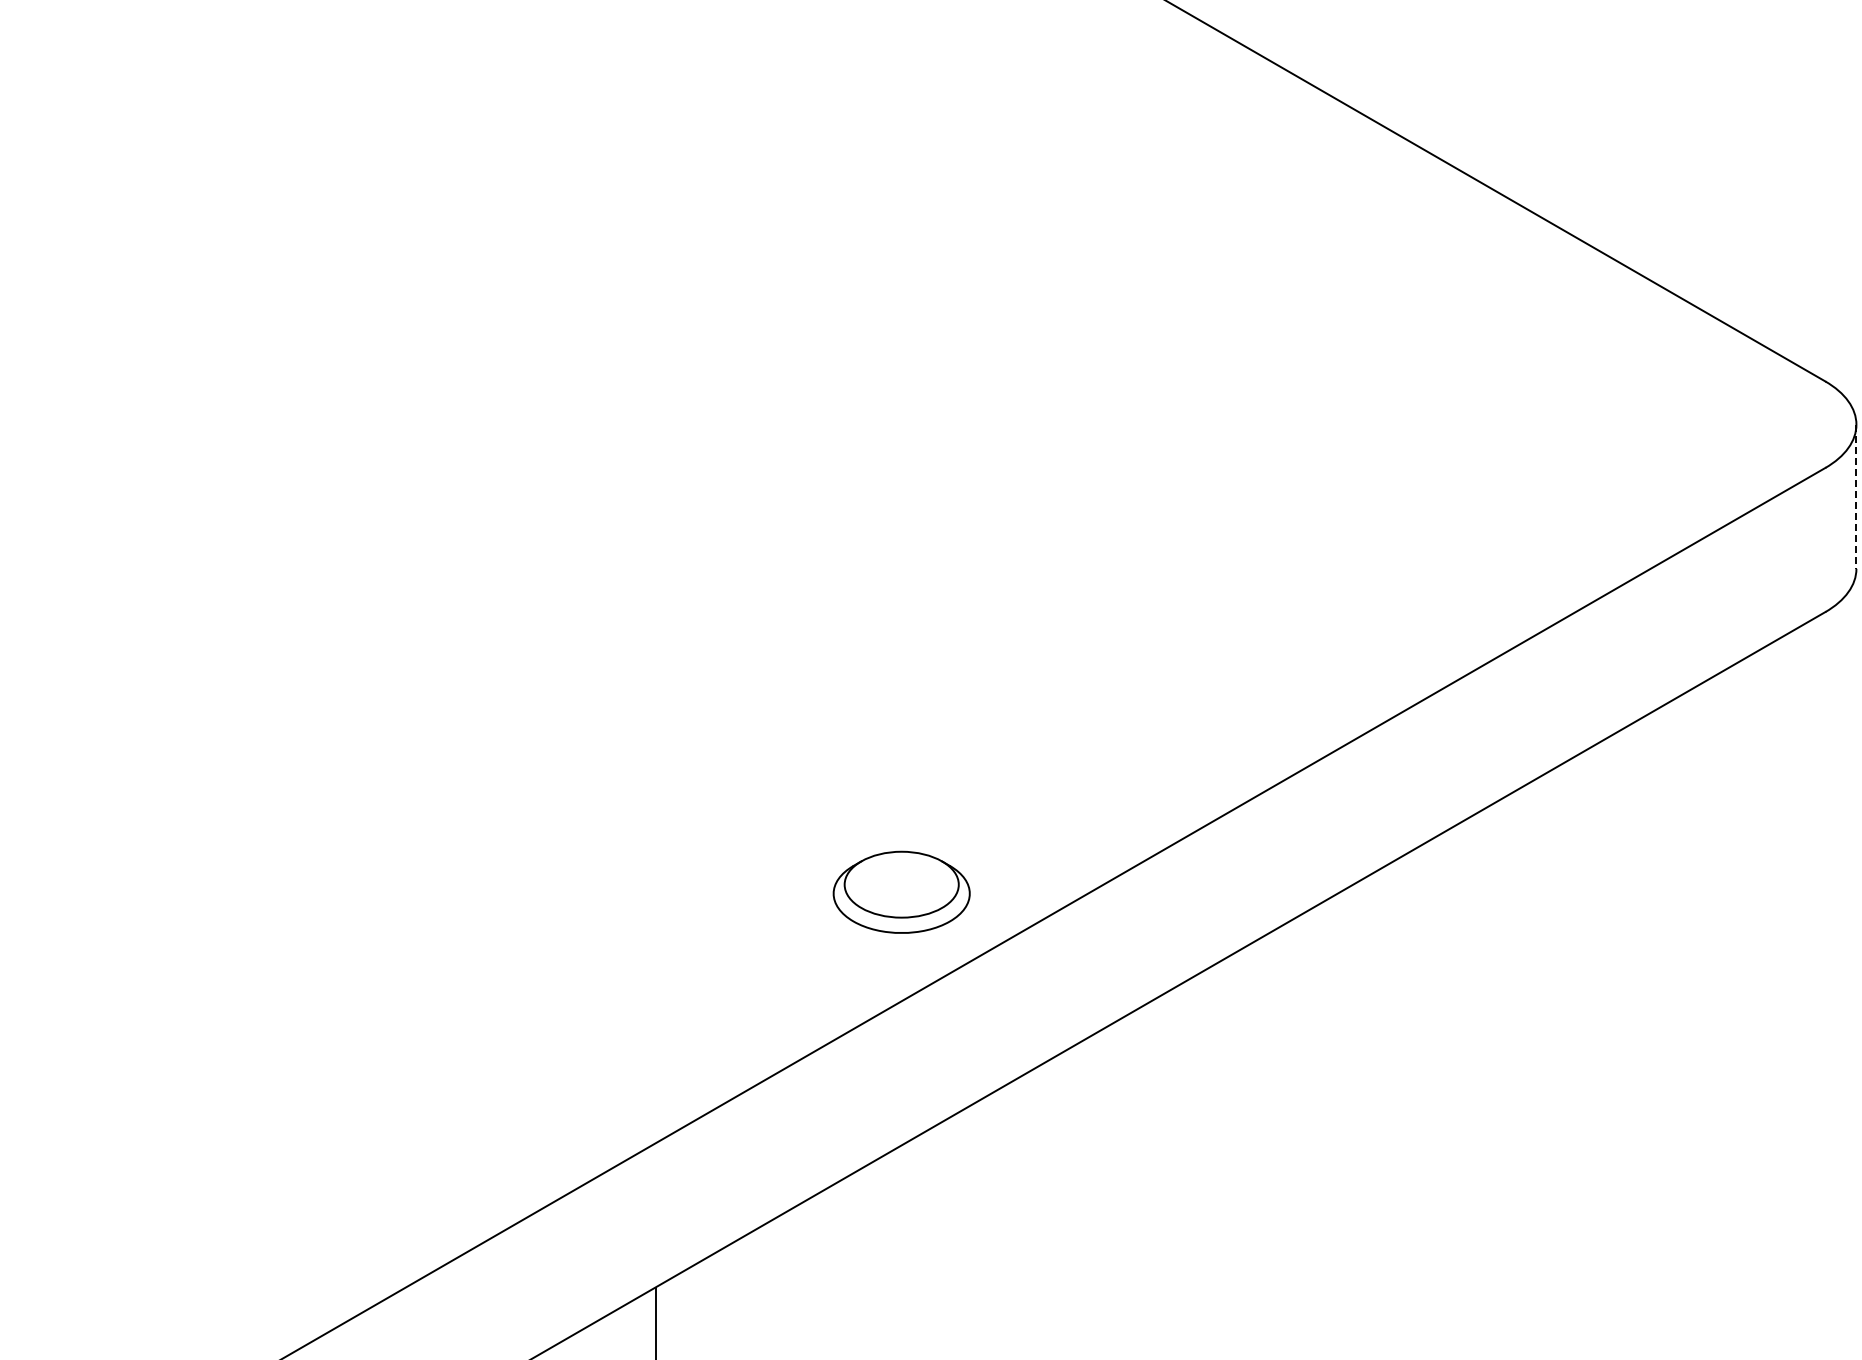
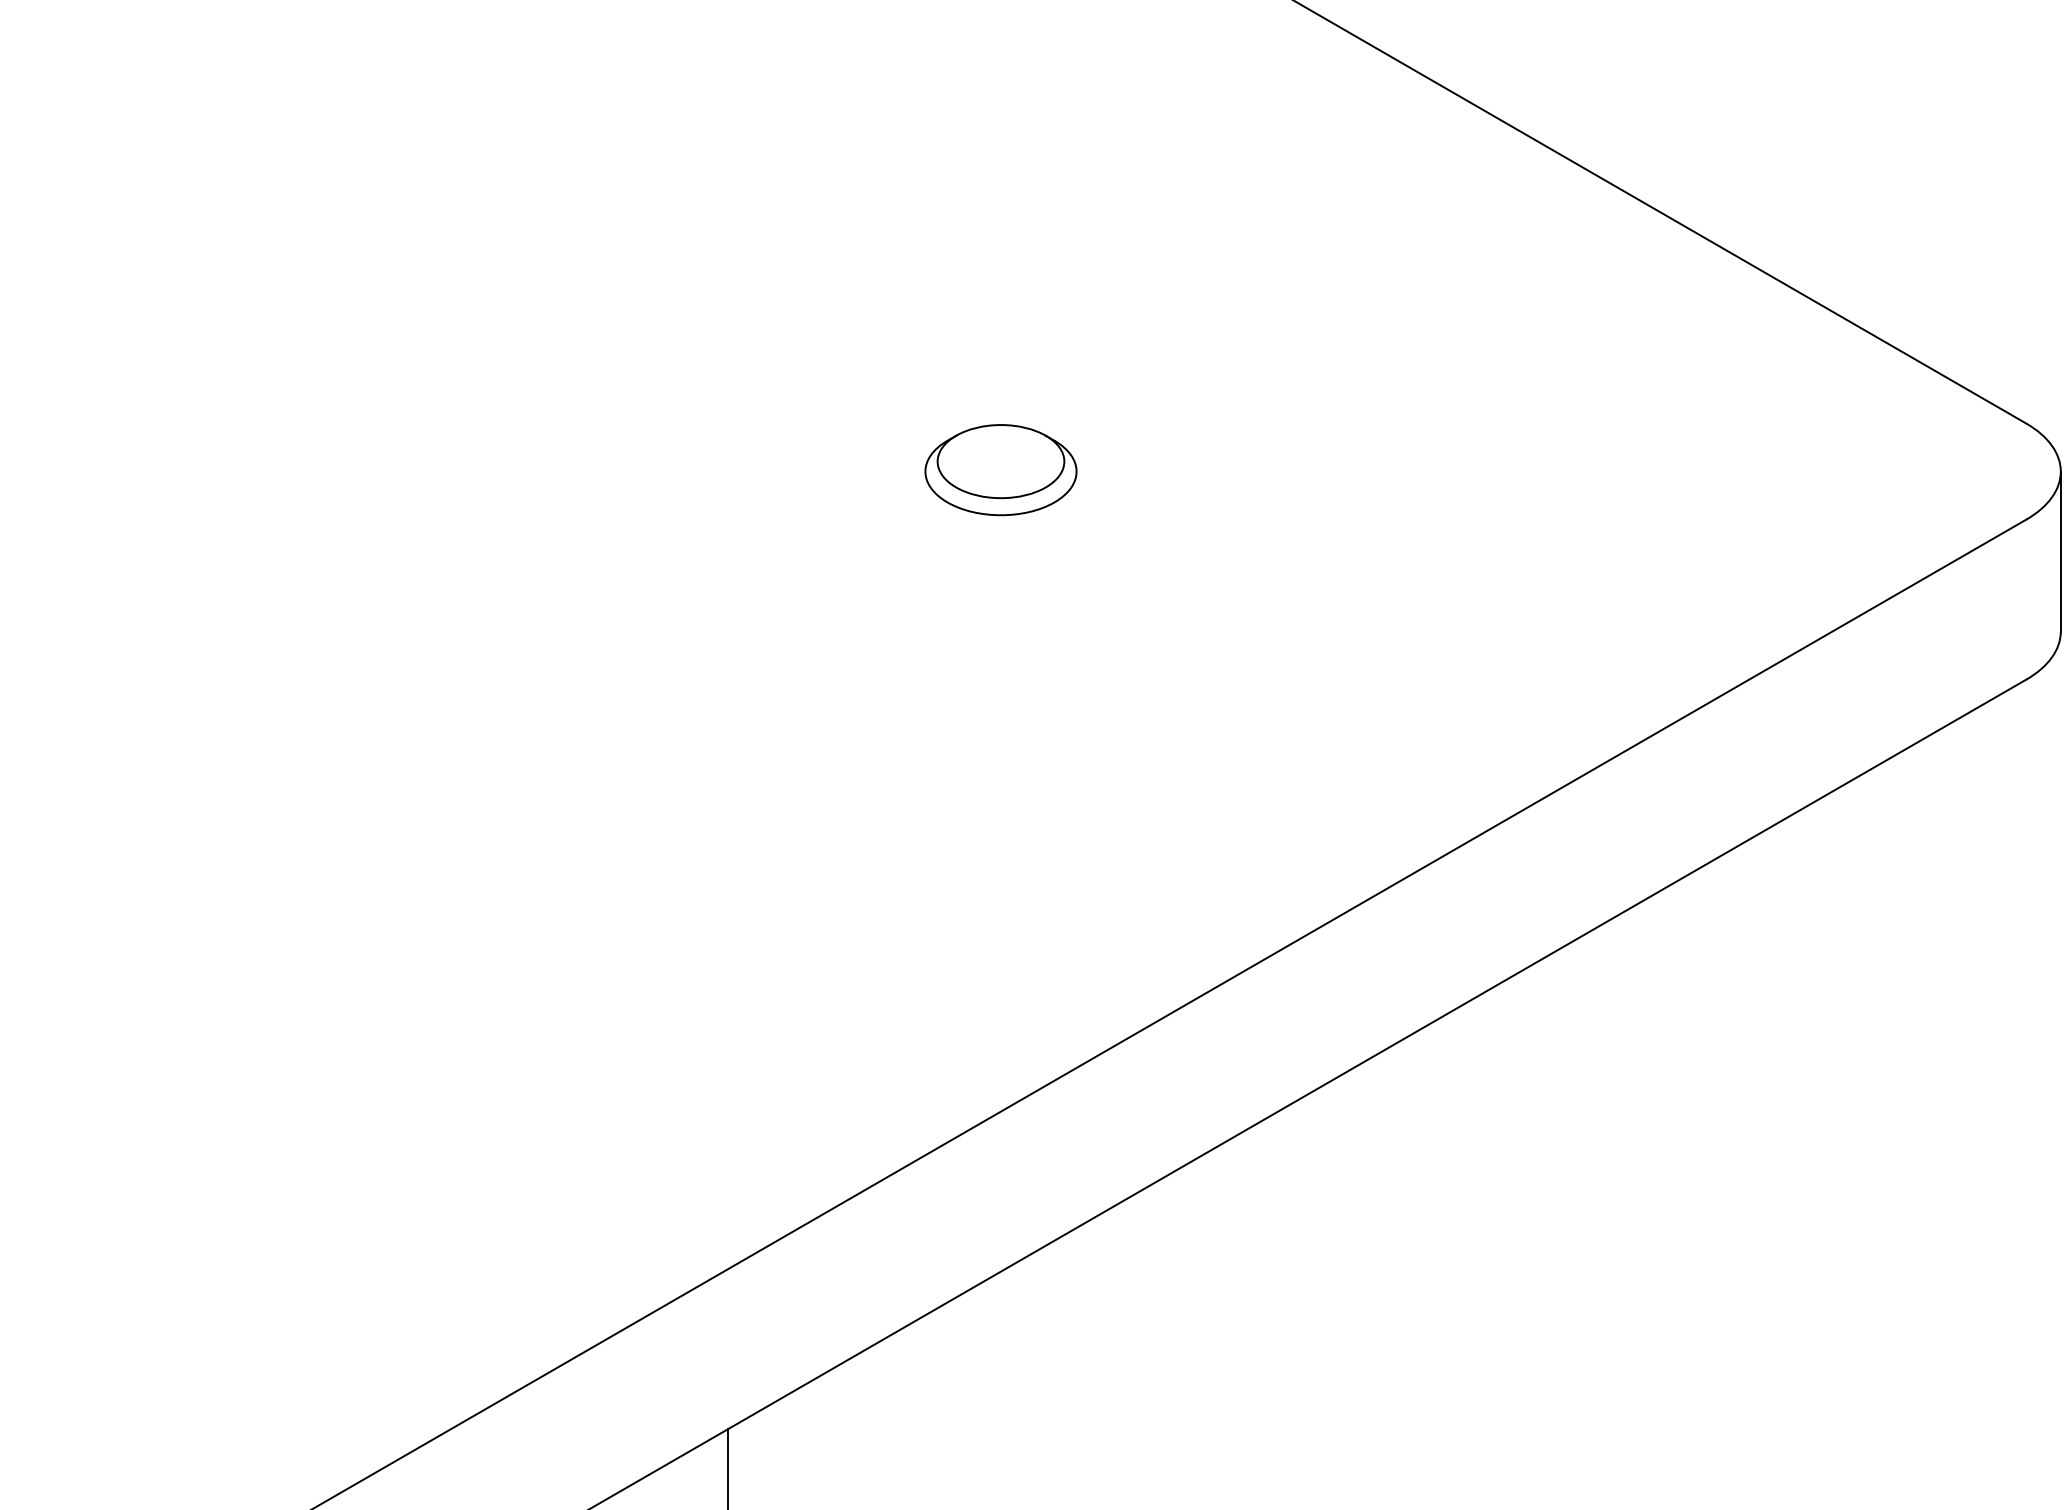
line: (1856, 497) -> (2060, 552), dashed -> solid
part: (901, 891) -> (1000, 469), moved

